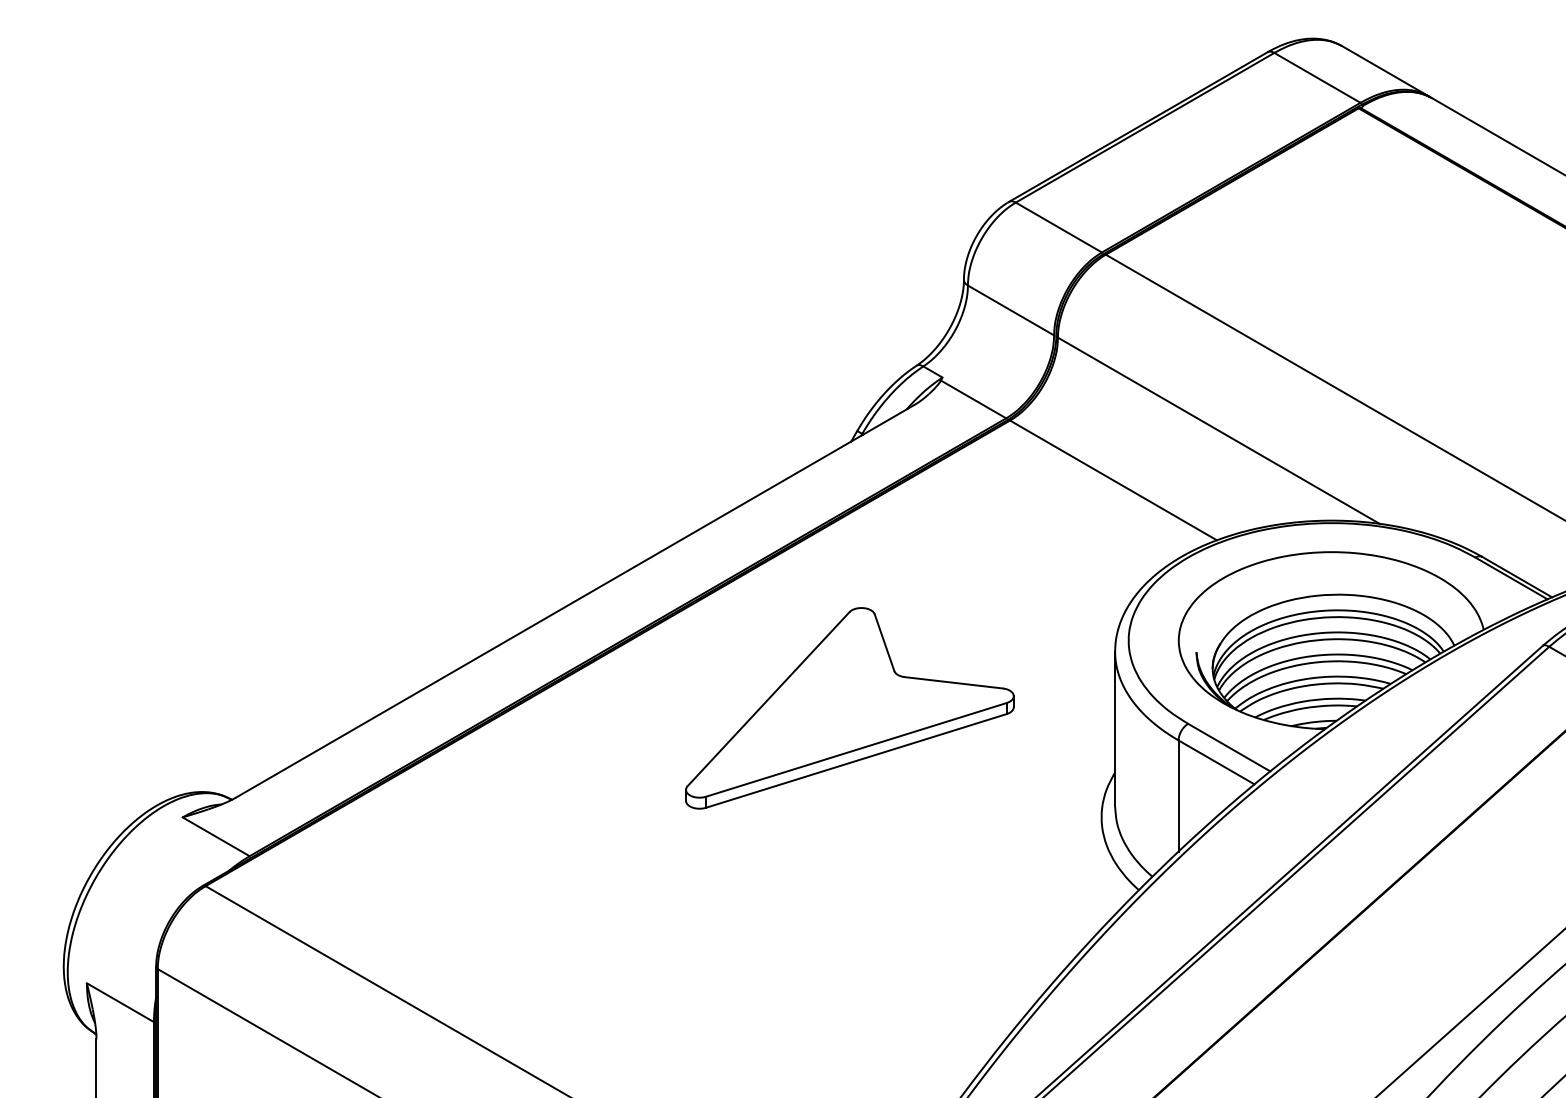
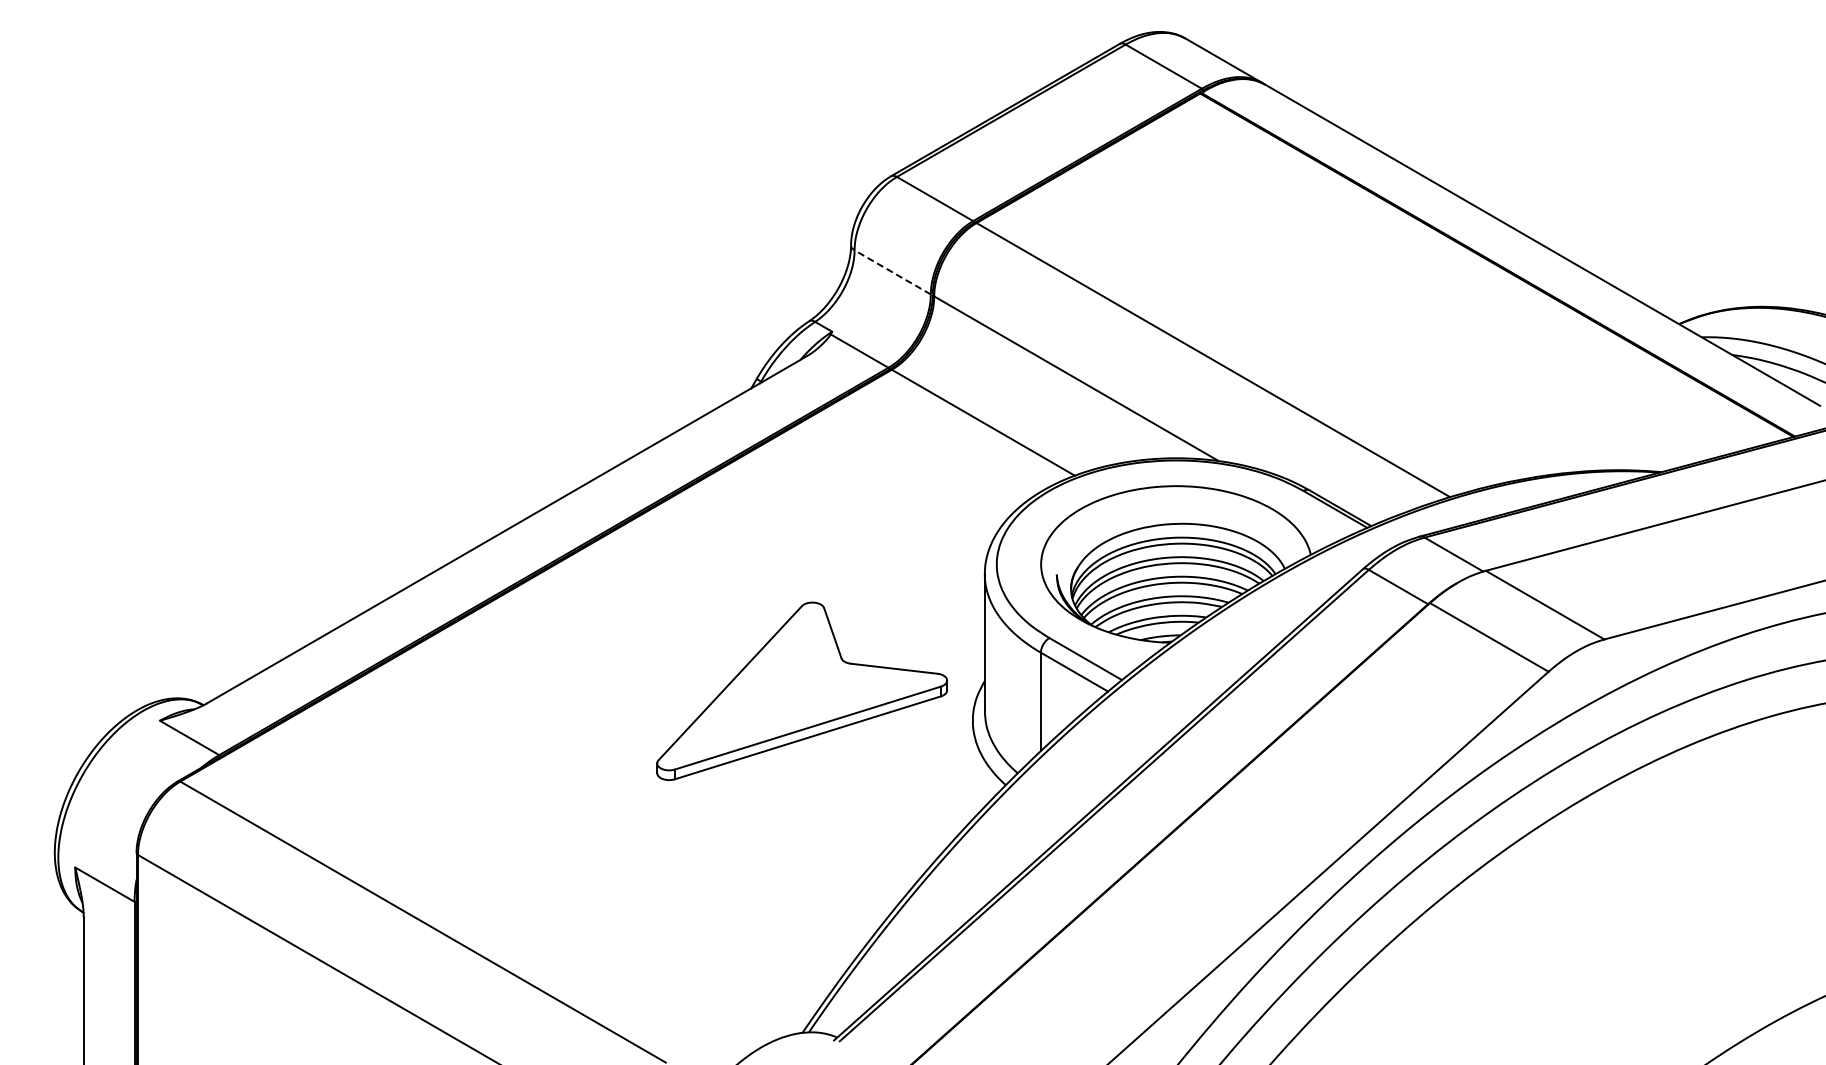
line: (1010, 310) -> (892, 272), solid -> dashed
part: (849, 707) -> (801, 690), moved

